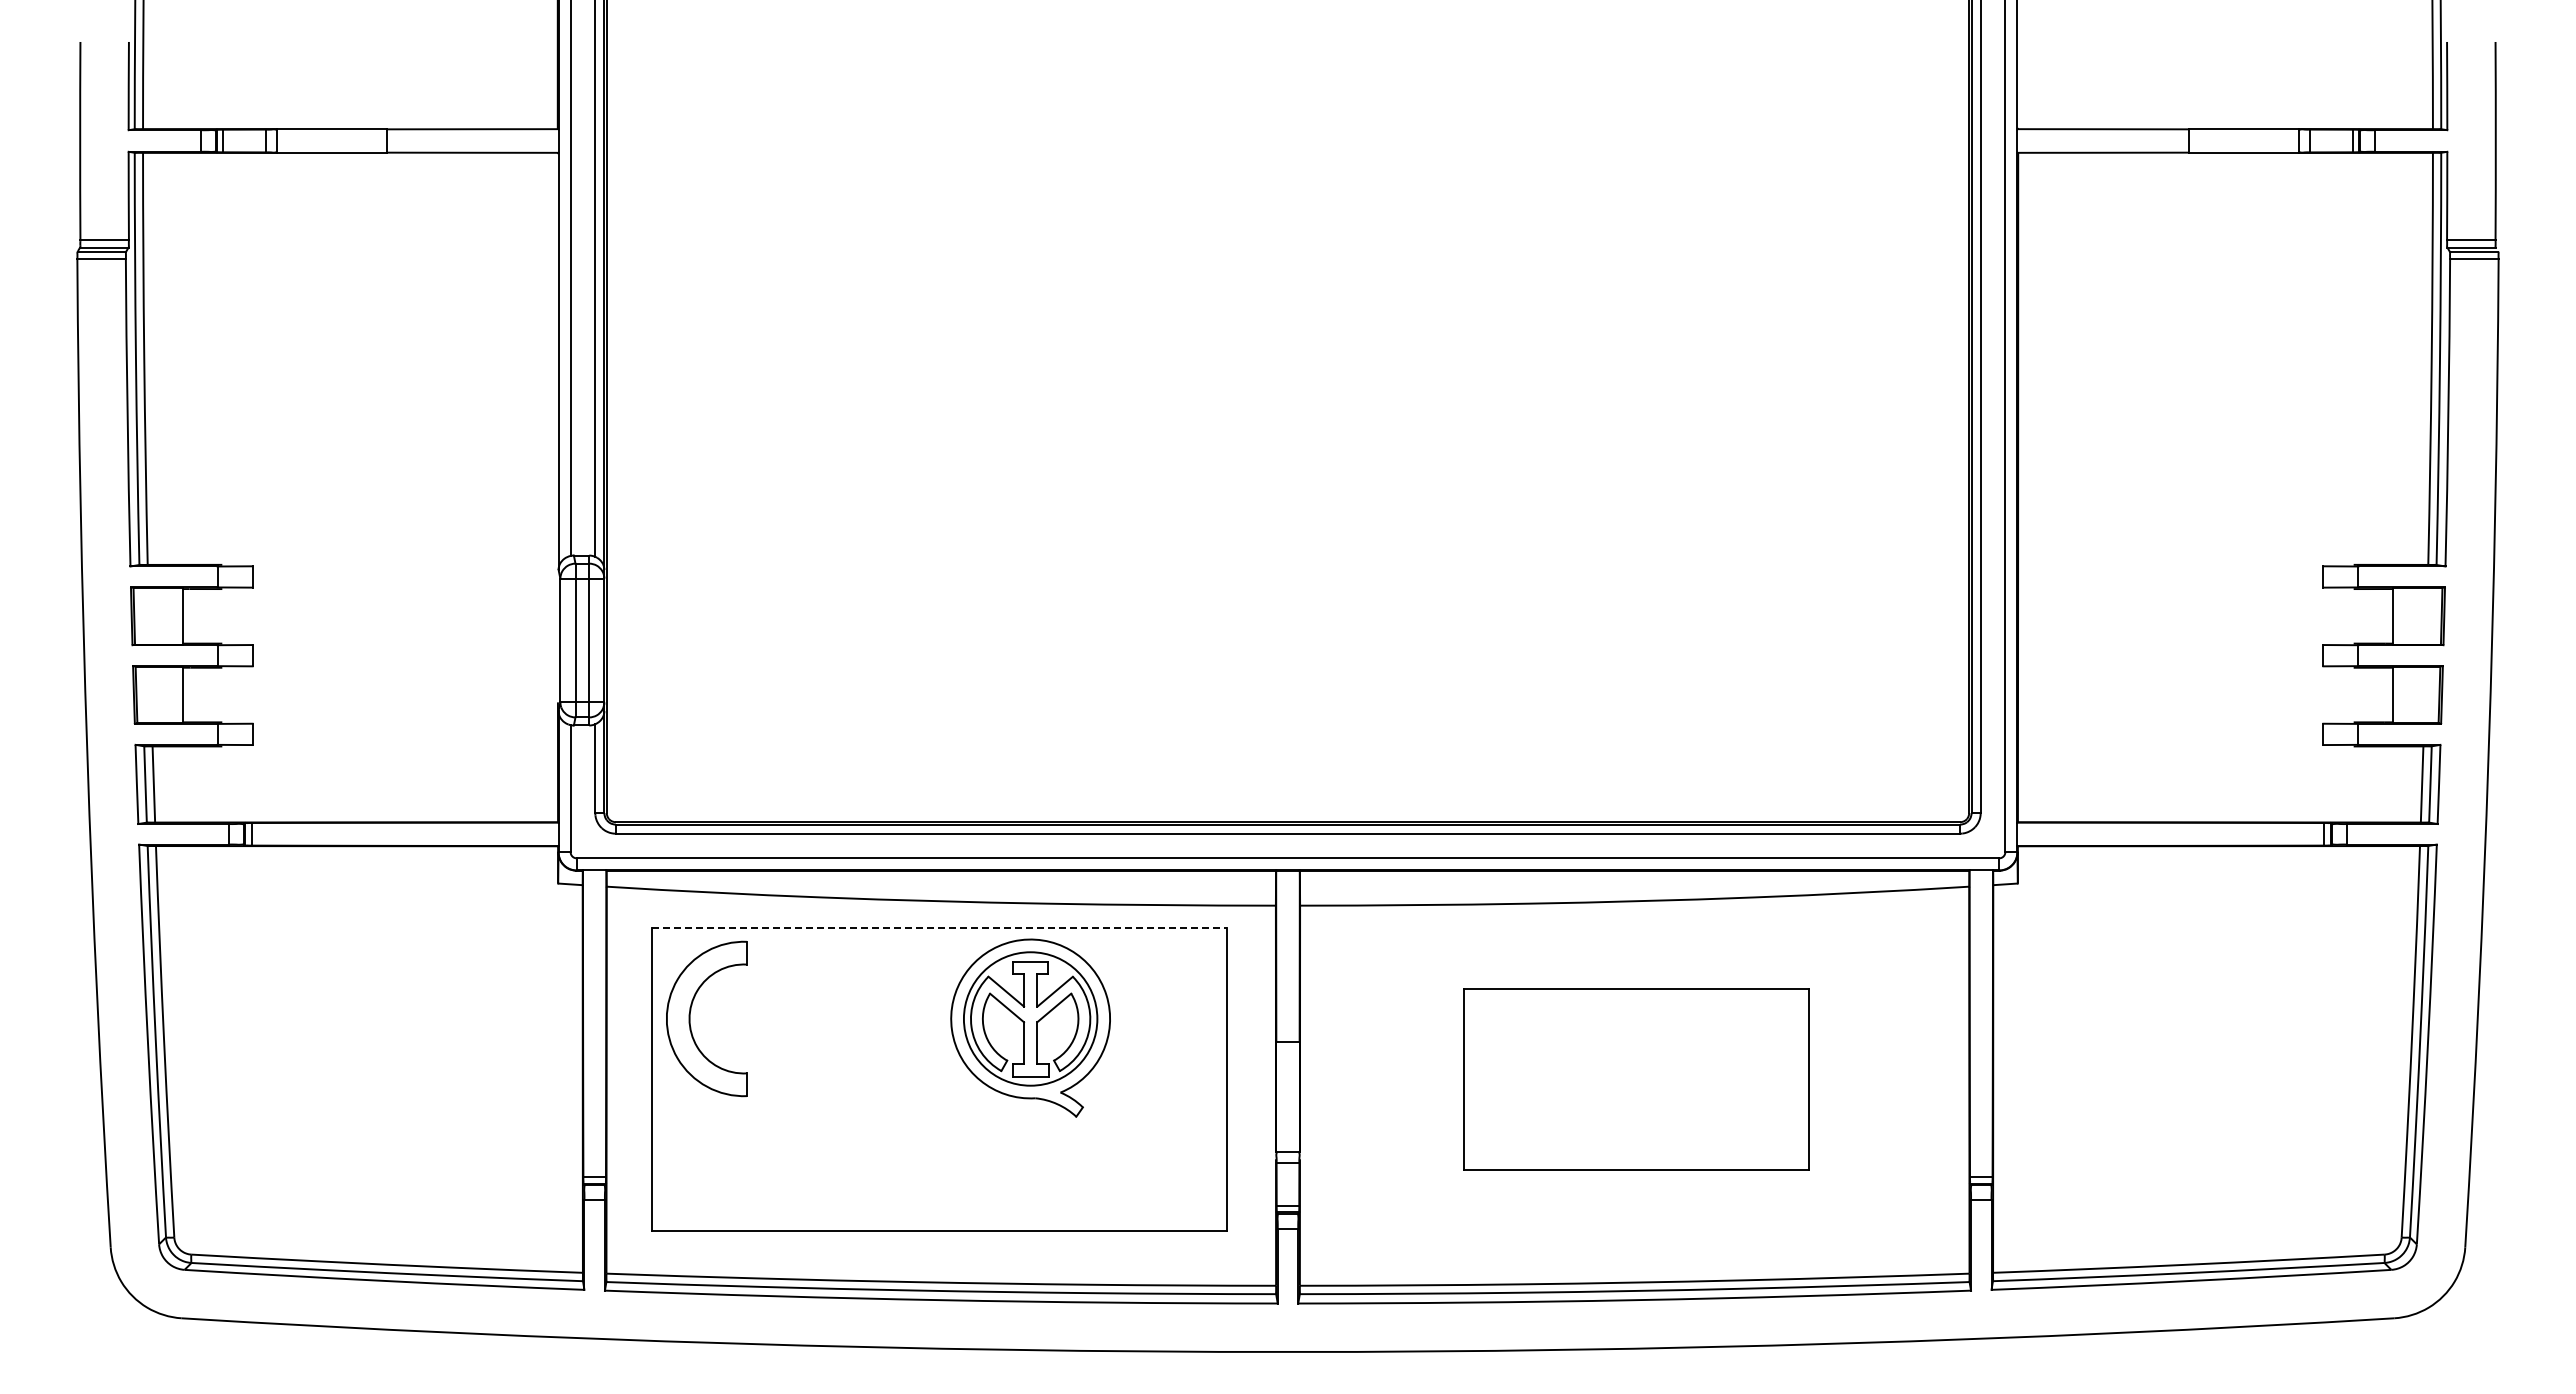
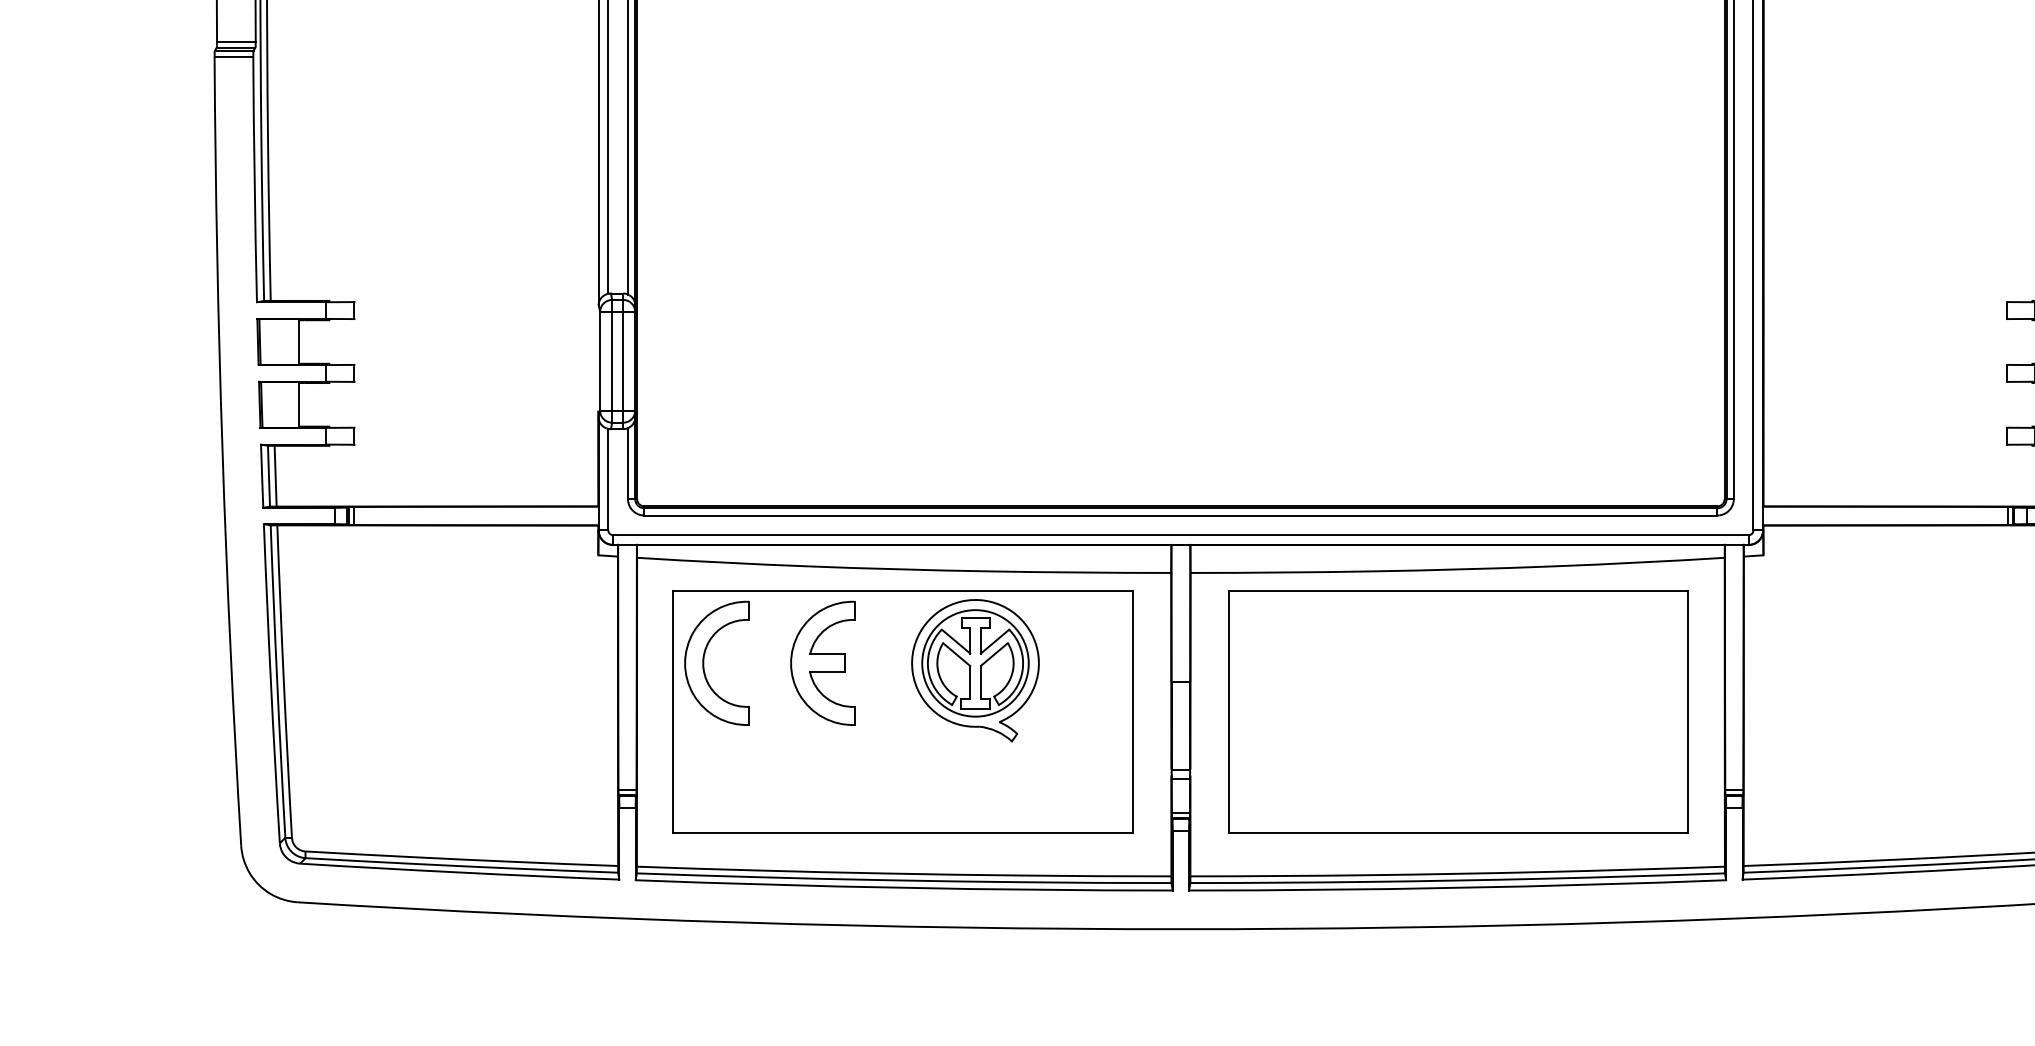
line: (939, 928) -> (902, 591), dashed -> solid
part: (839, 1018) -> (822, 663), added
part: (1636, 1079) -> (1459, 711), size x1.67

